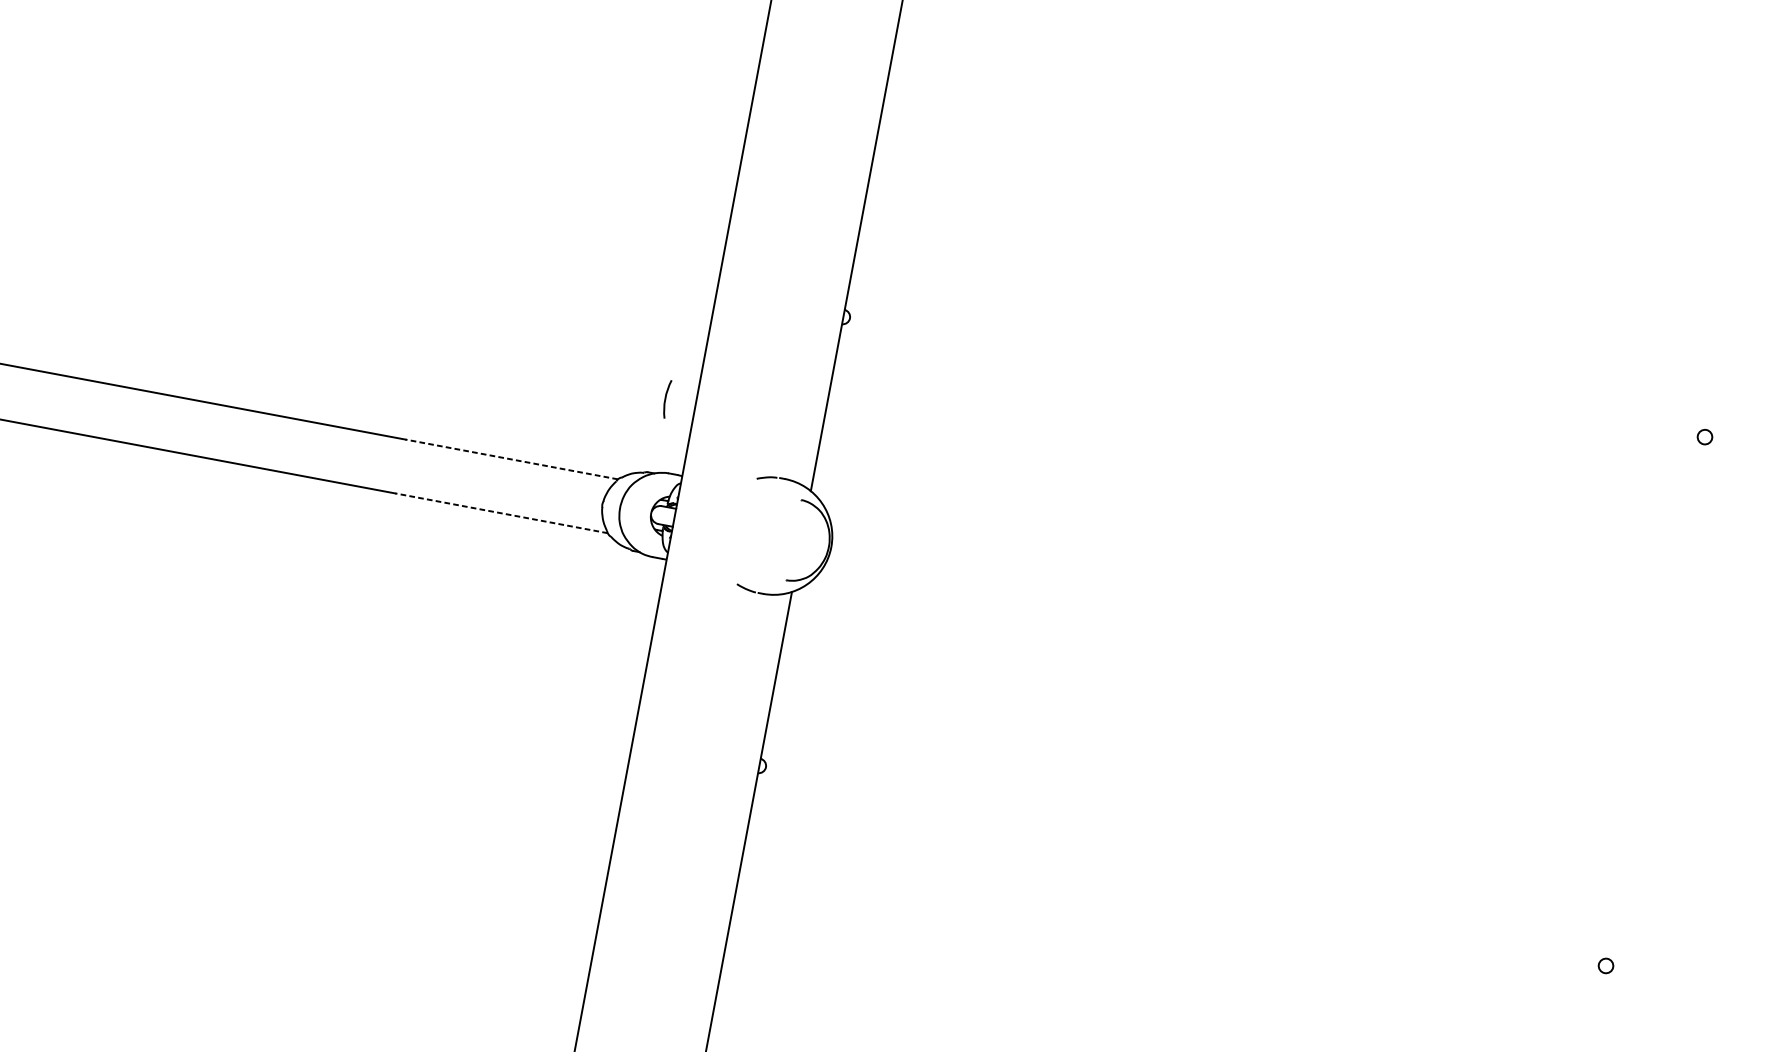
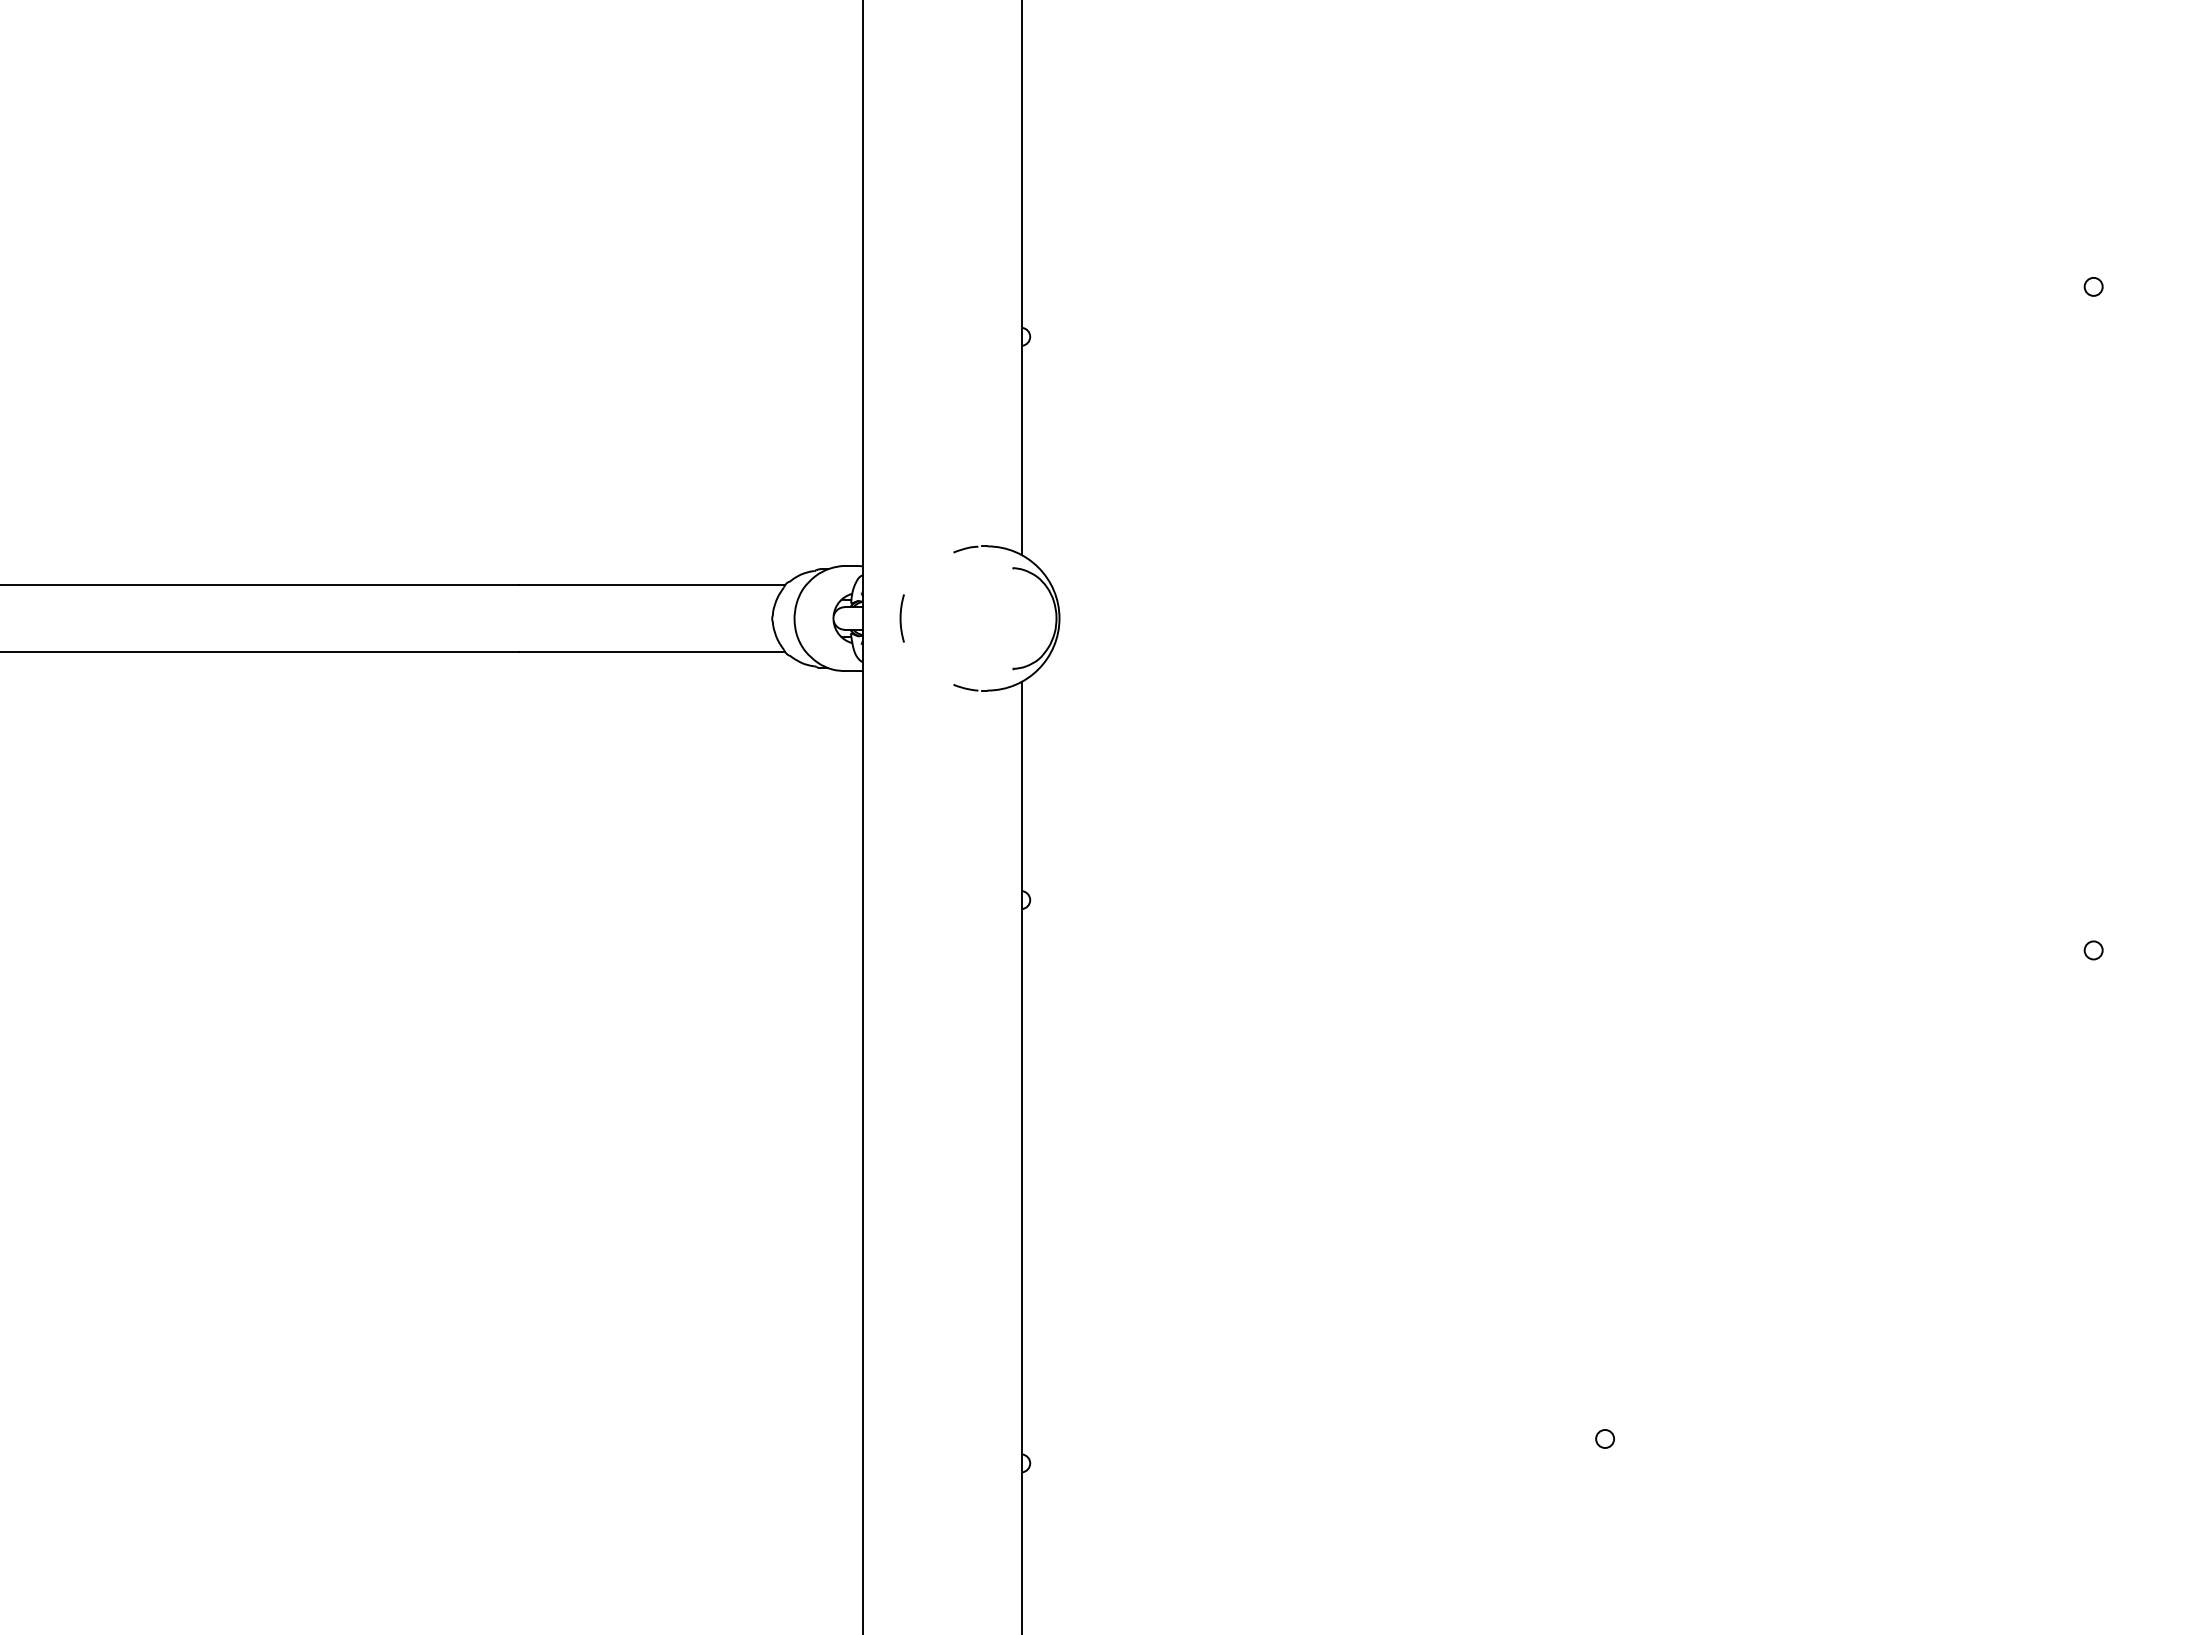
curve: (666, 399) -> (901, 618), moved
line: (511, 459) -> (651, 584), dashed -> solid
line: (501, 513) -> (651, 652), dashed -> solid

